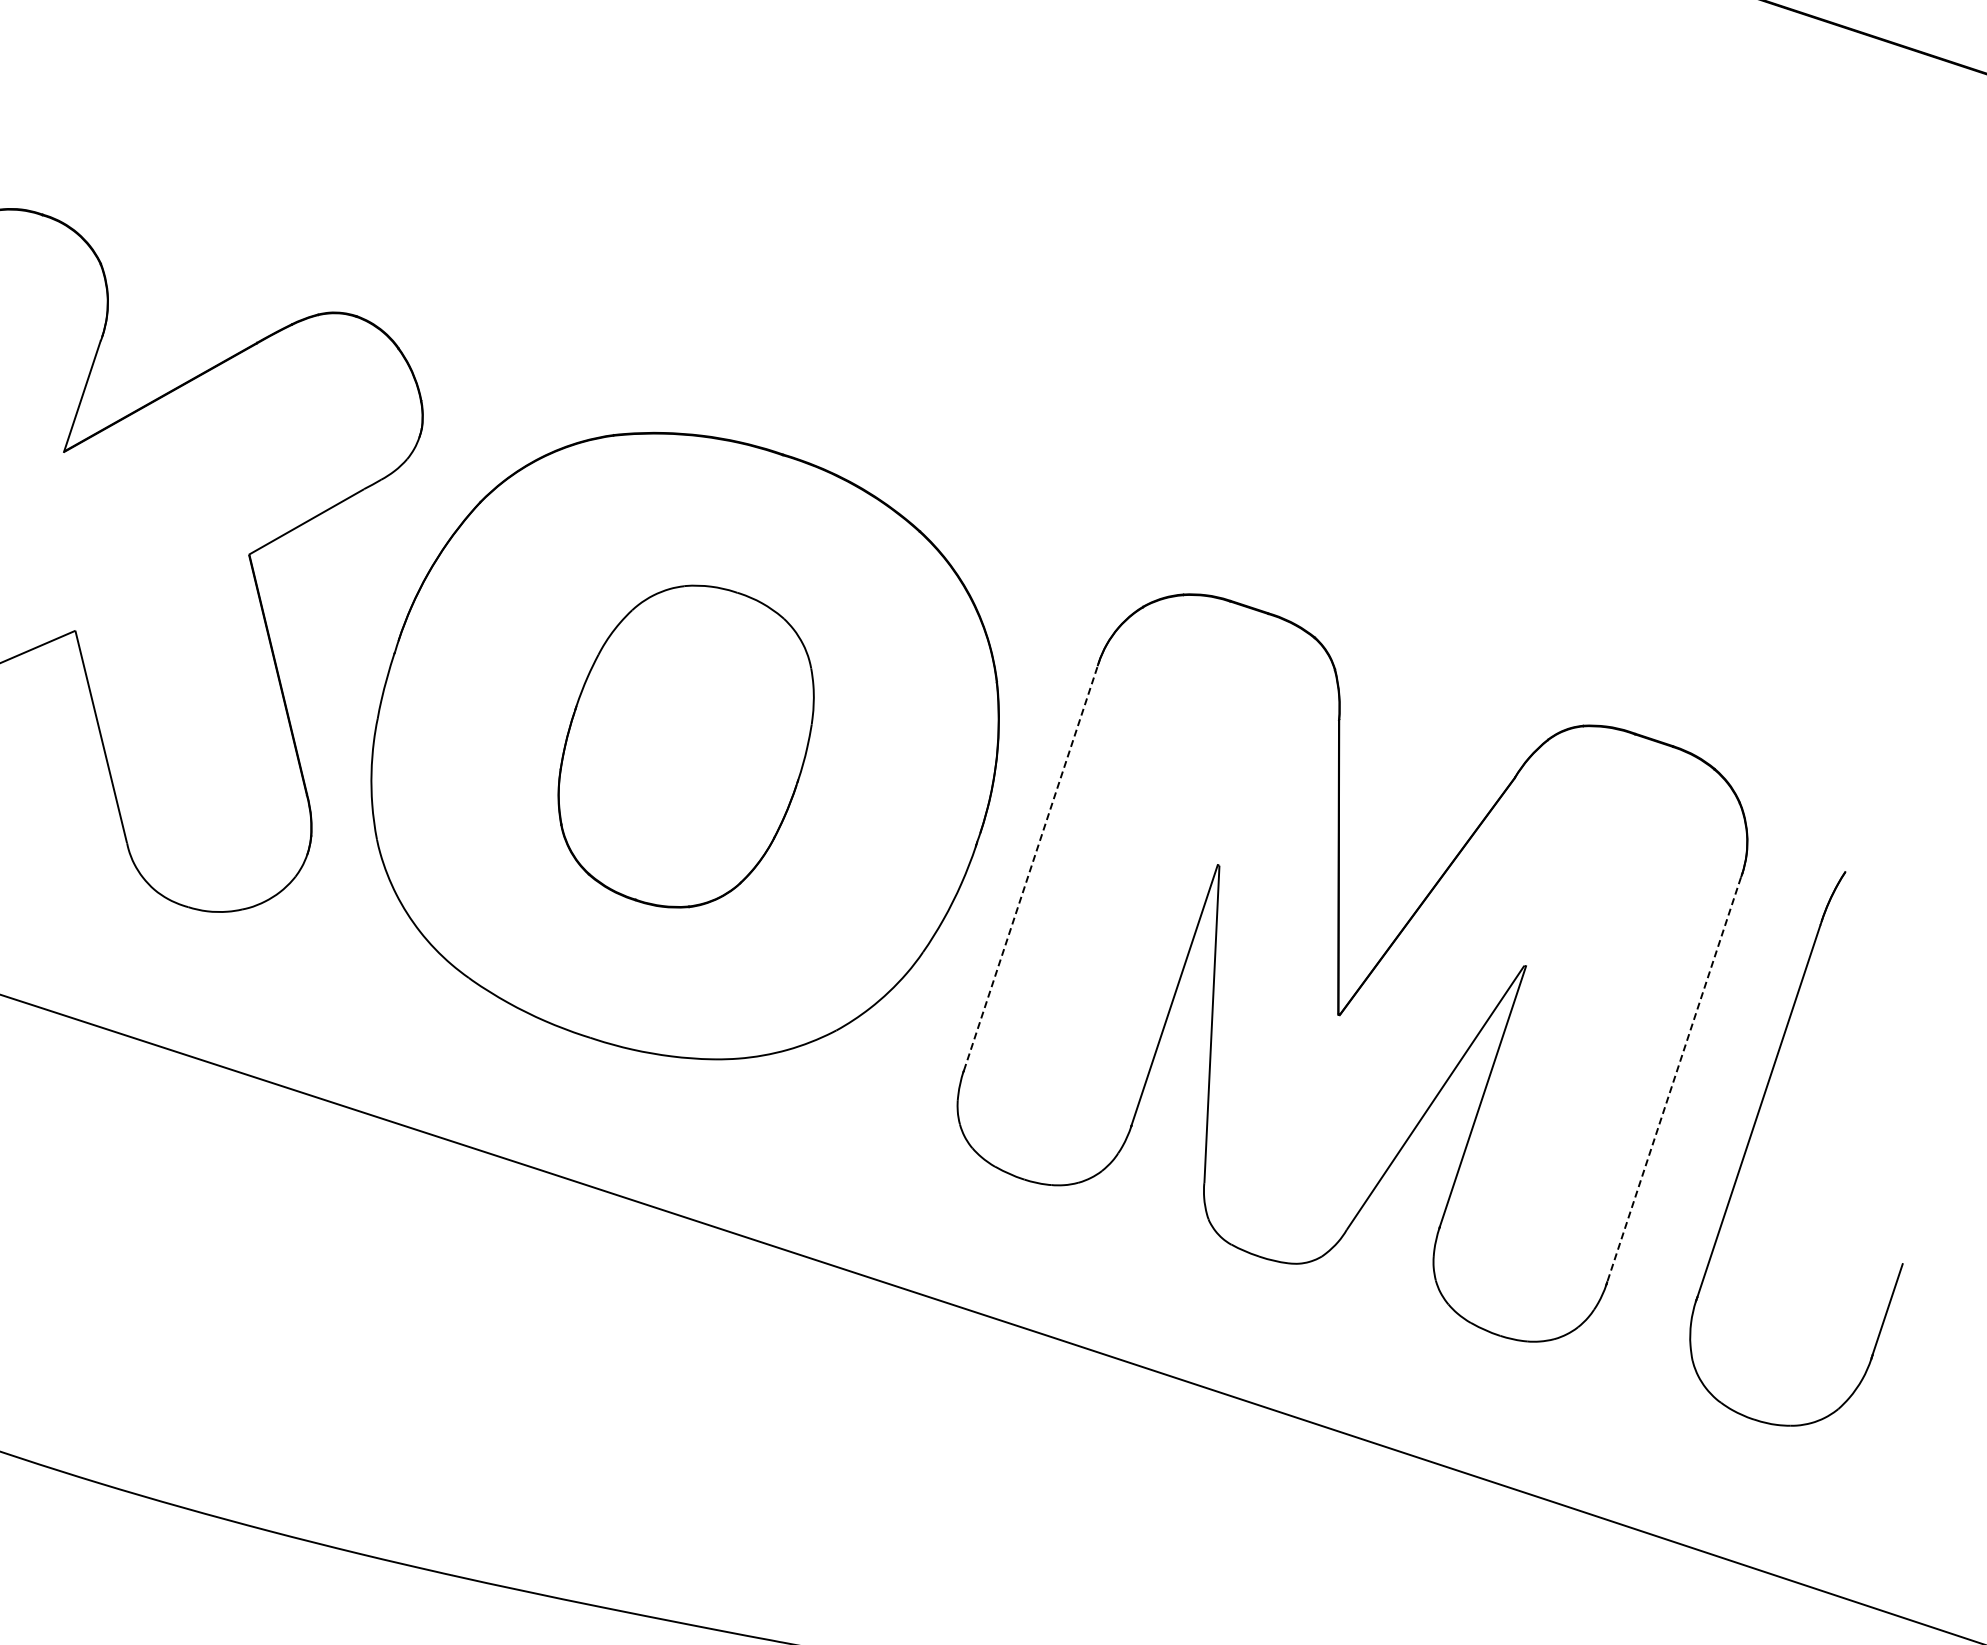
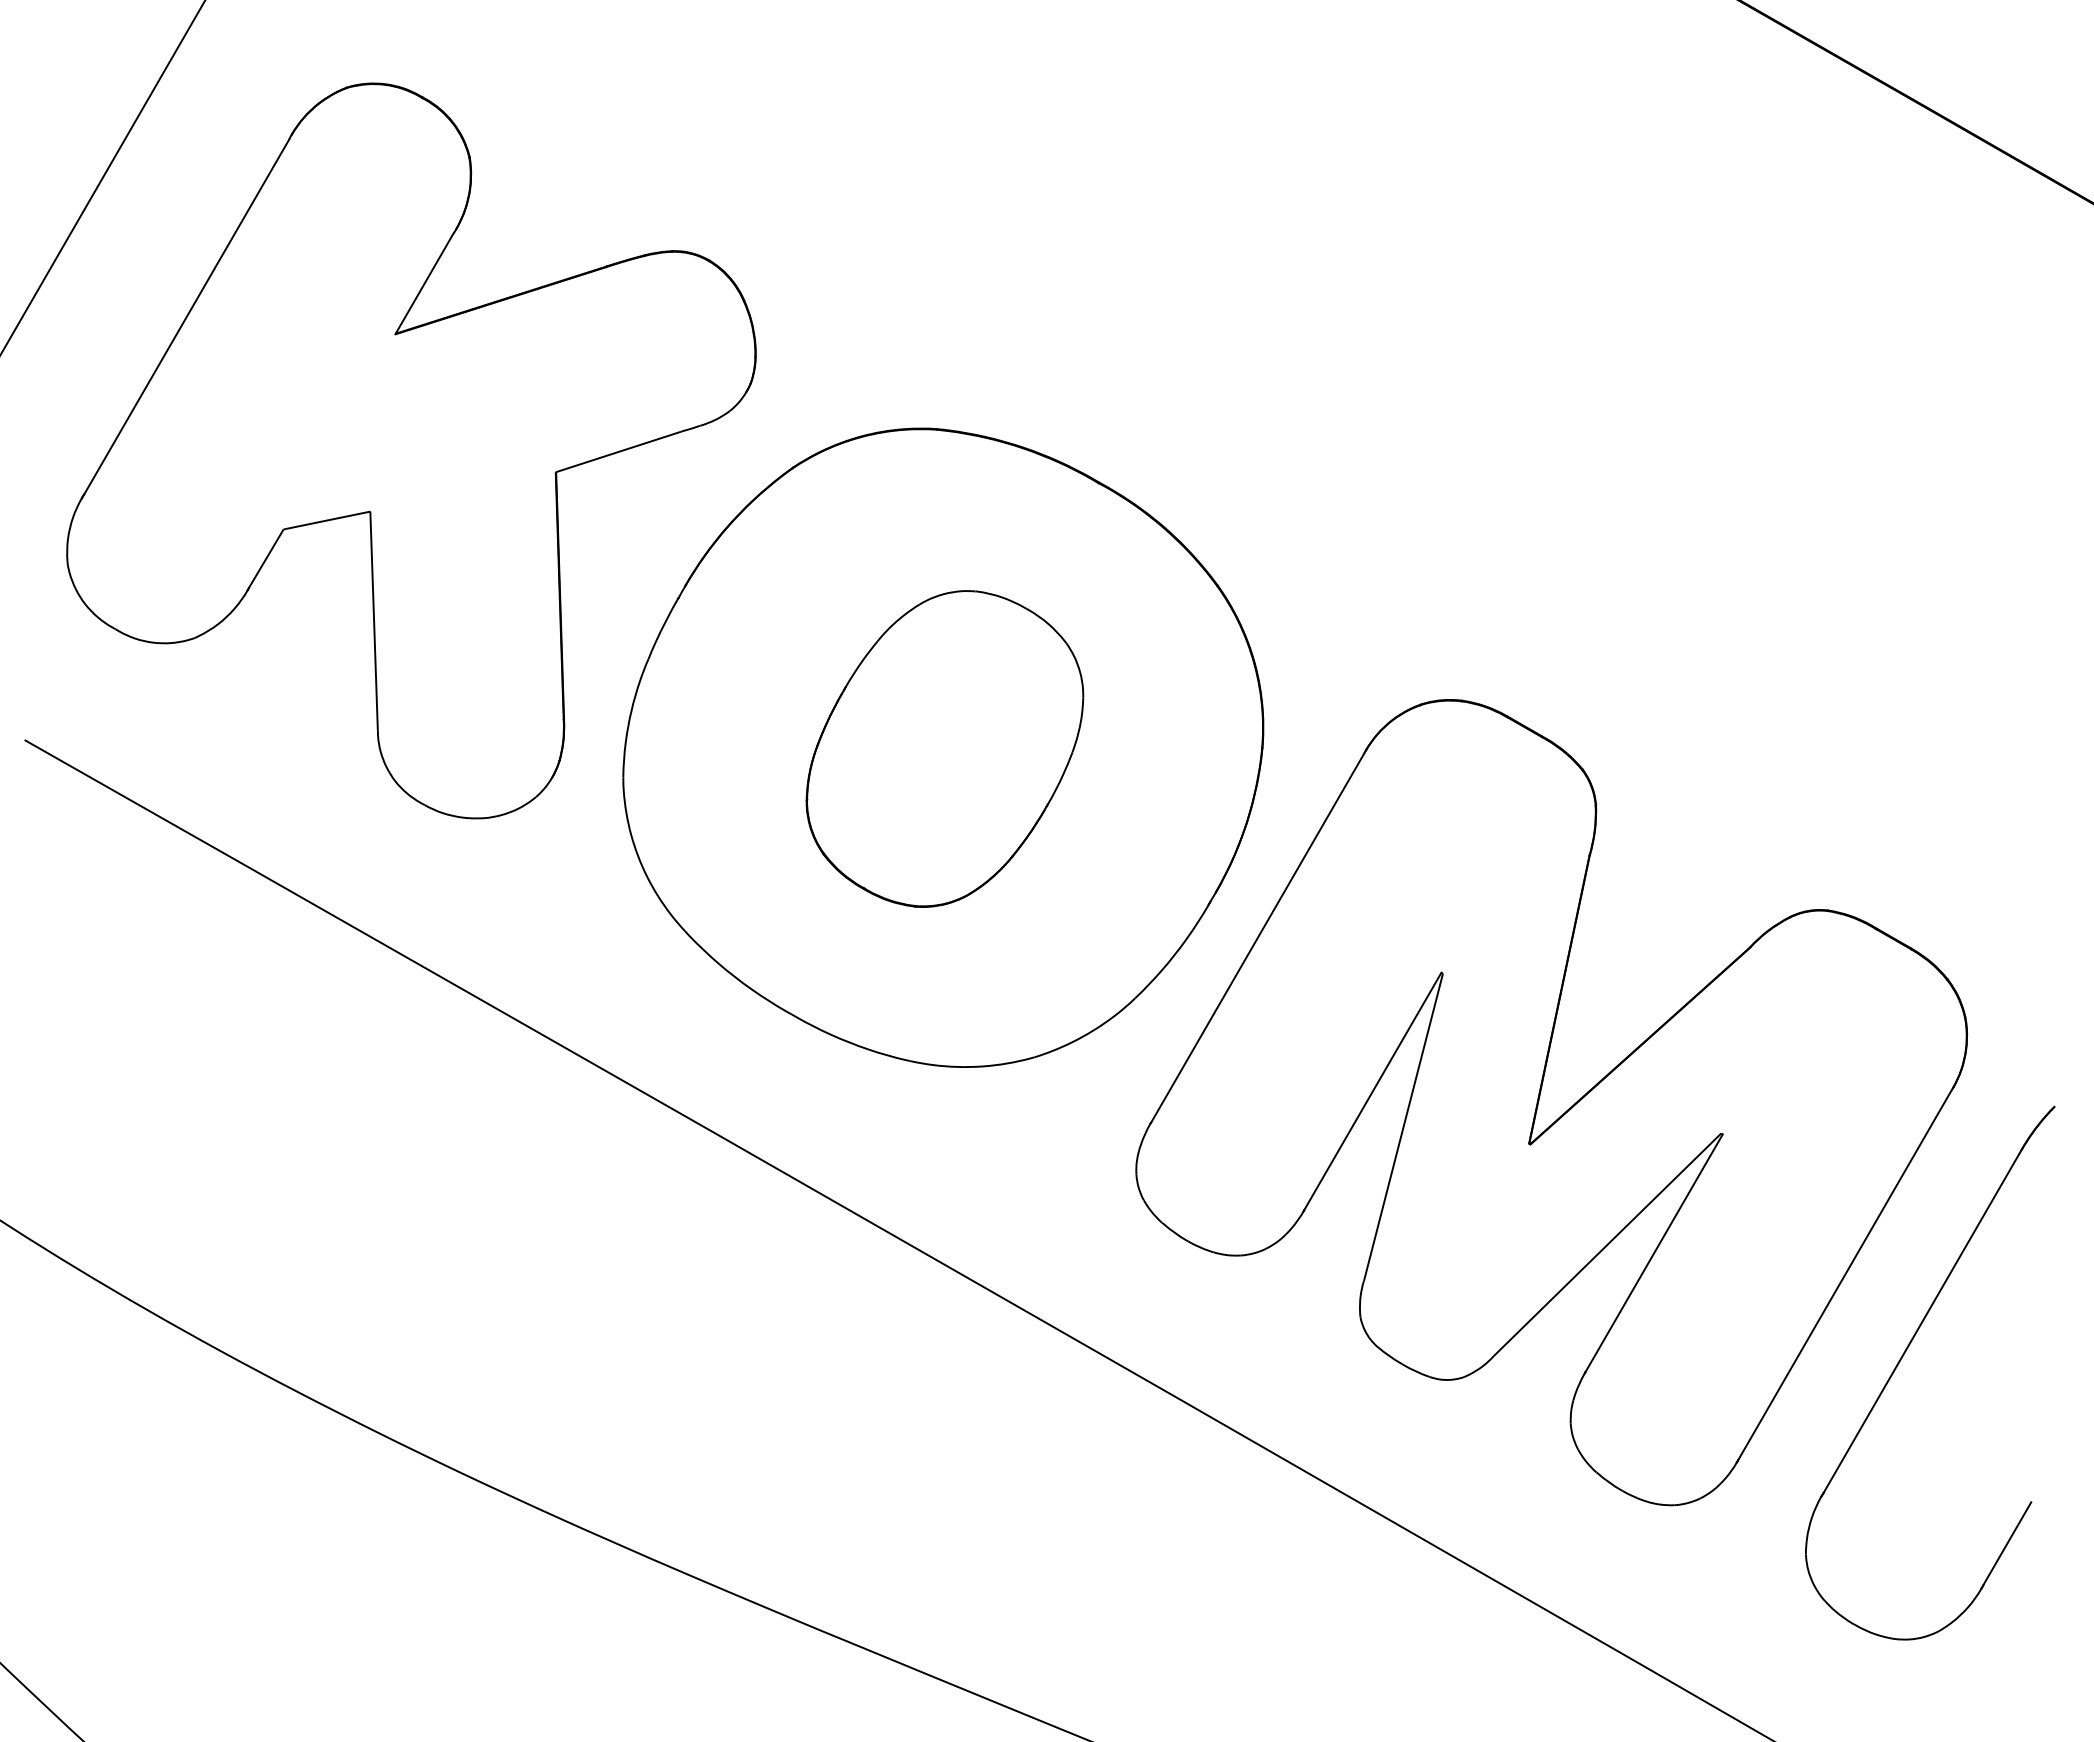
line: (1030, 868) -> (1257, 938), dashed -> solid
line: (1673, 1079) -> (1844, 1275), dashed -> solid

